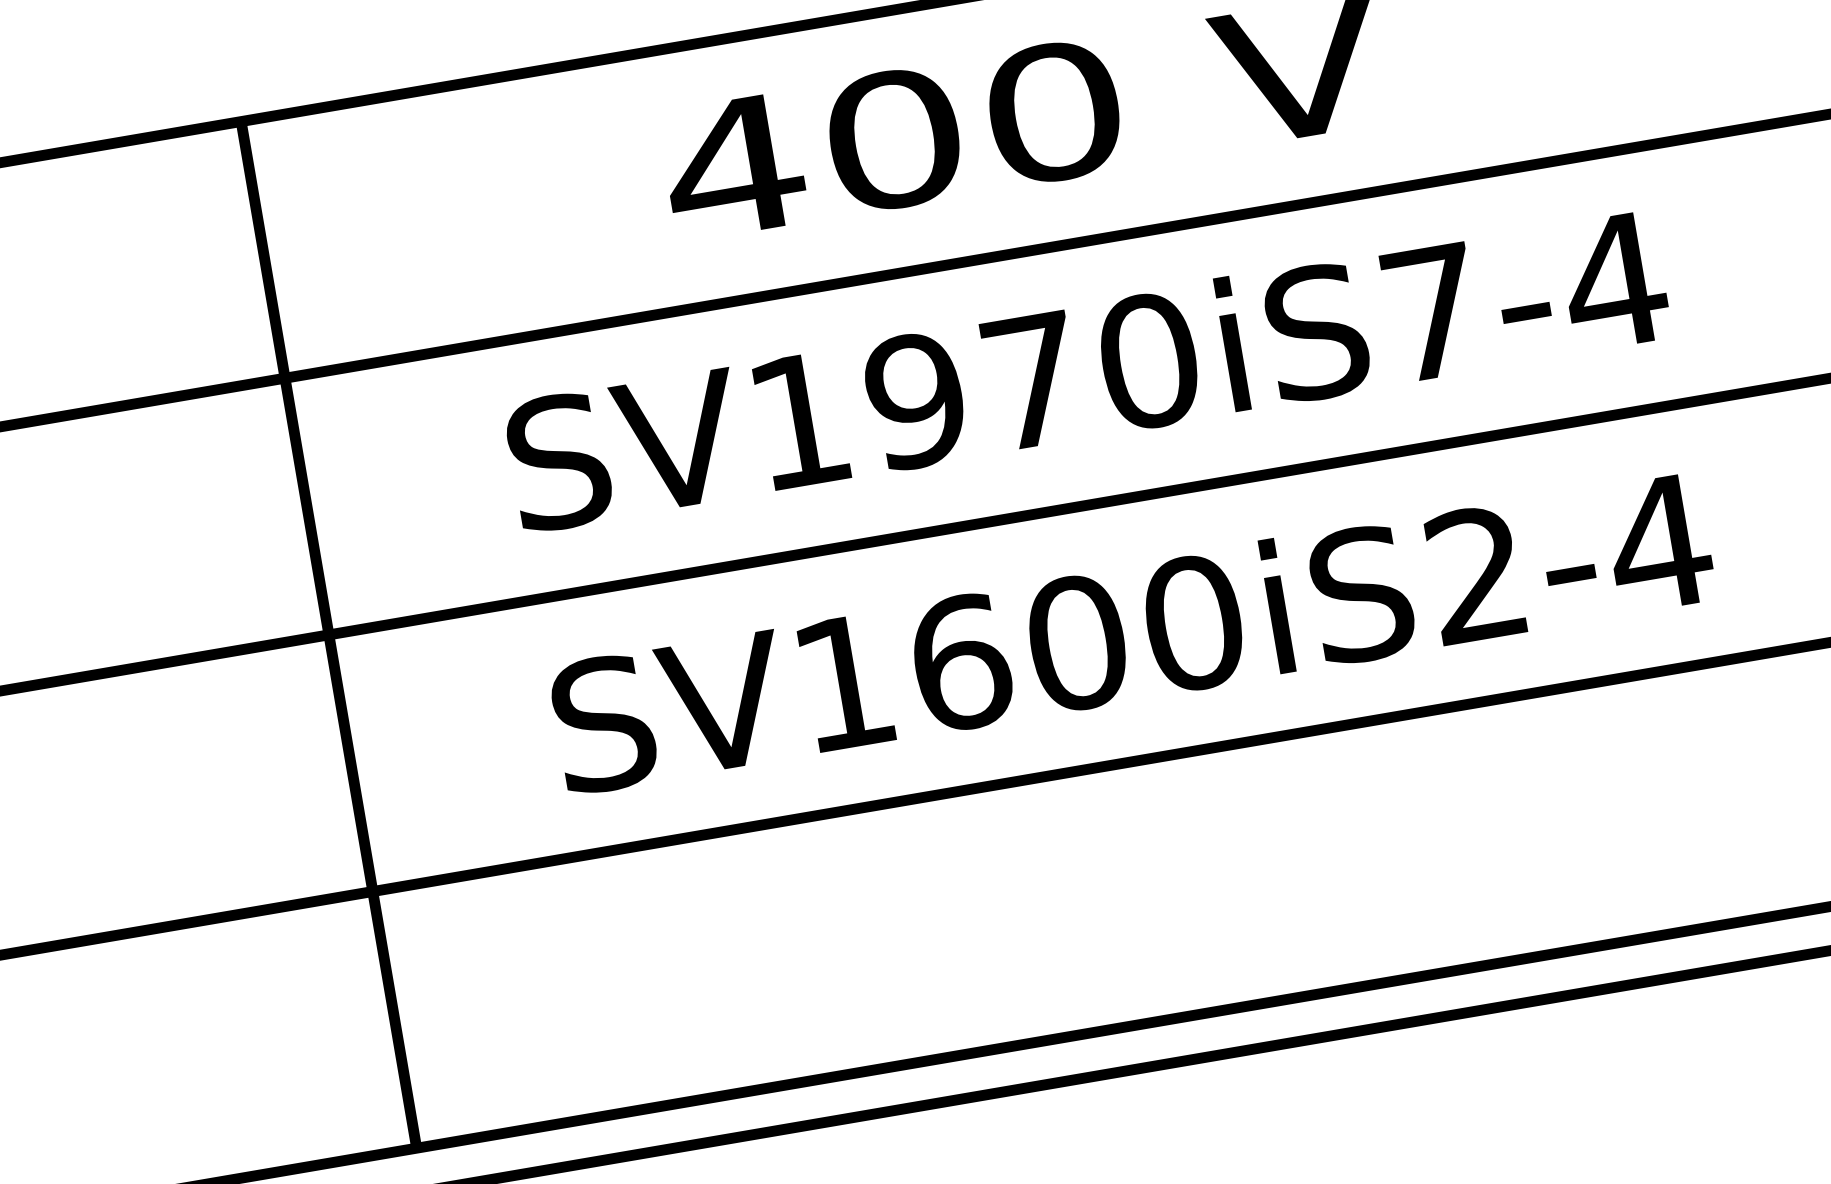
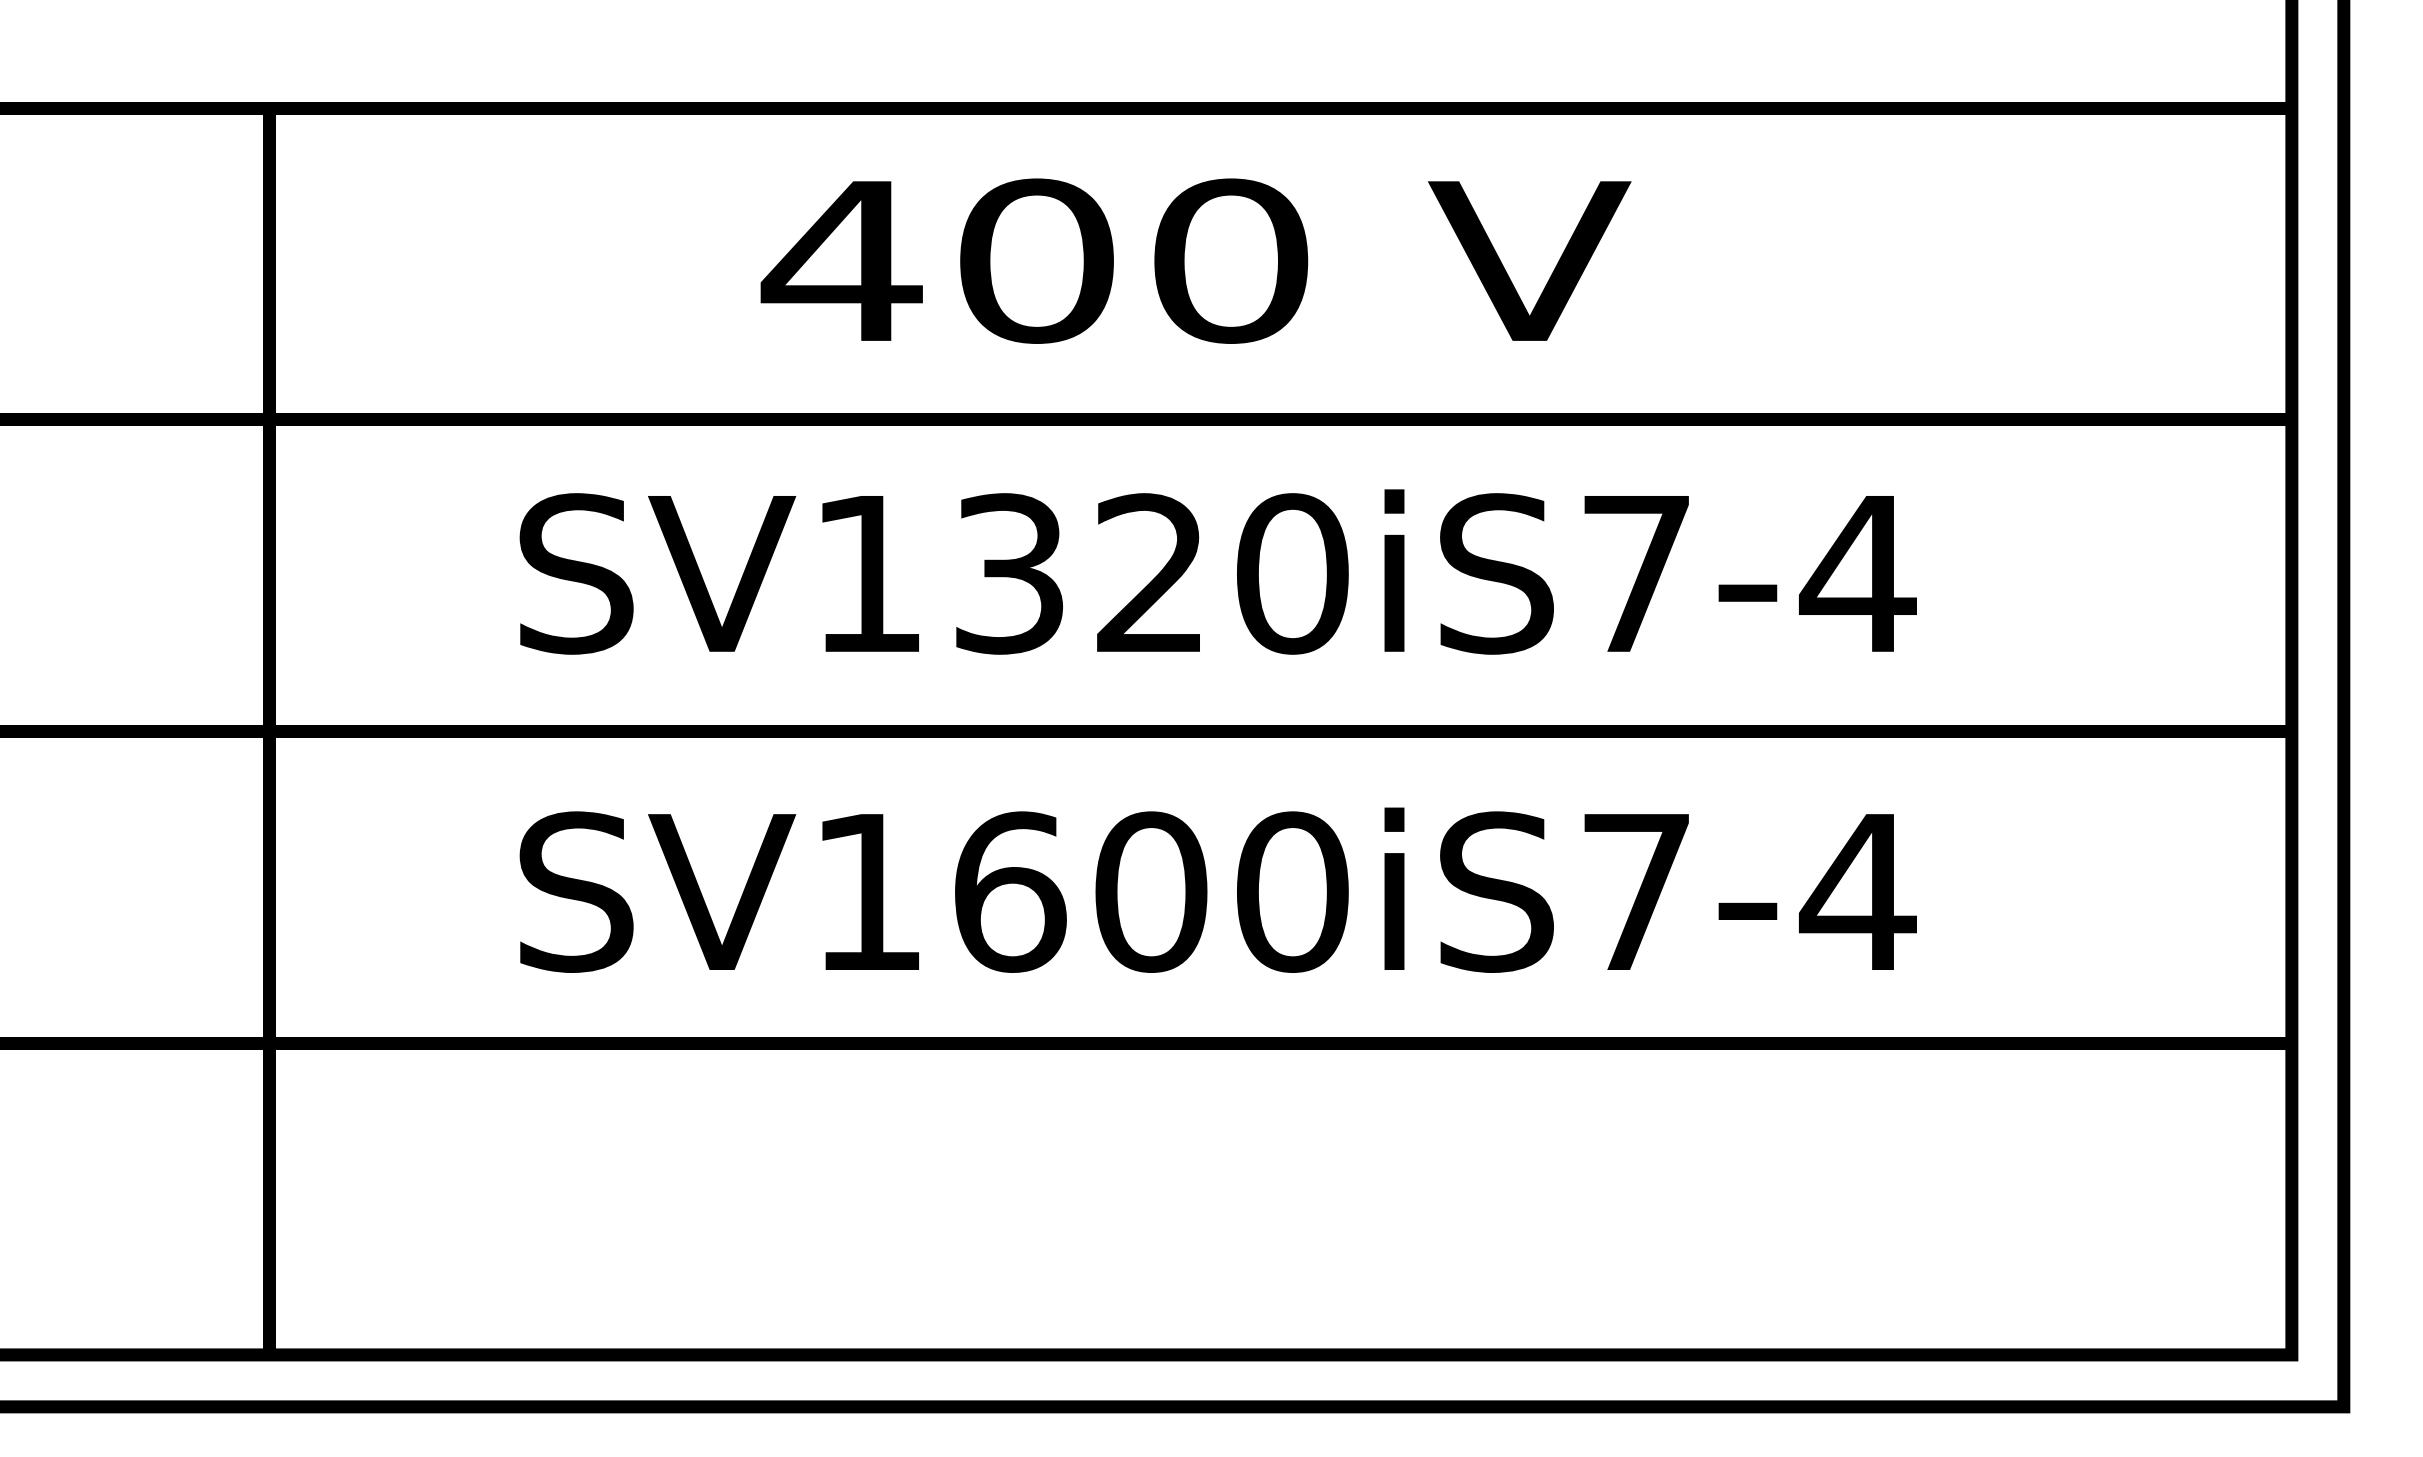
text: (972, 390) -> (1078, 573), SV1970iS7-4 -> SV1320iS7-4
text: (1475, 573) -> (1635, 890), SV1600iS2-4 -> SV1600iS7-4

